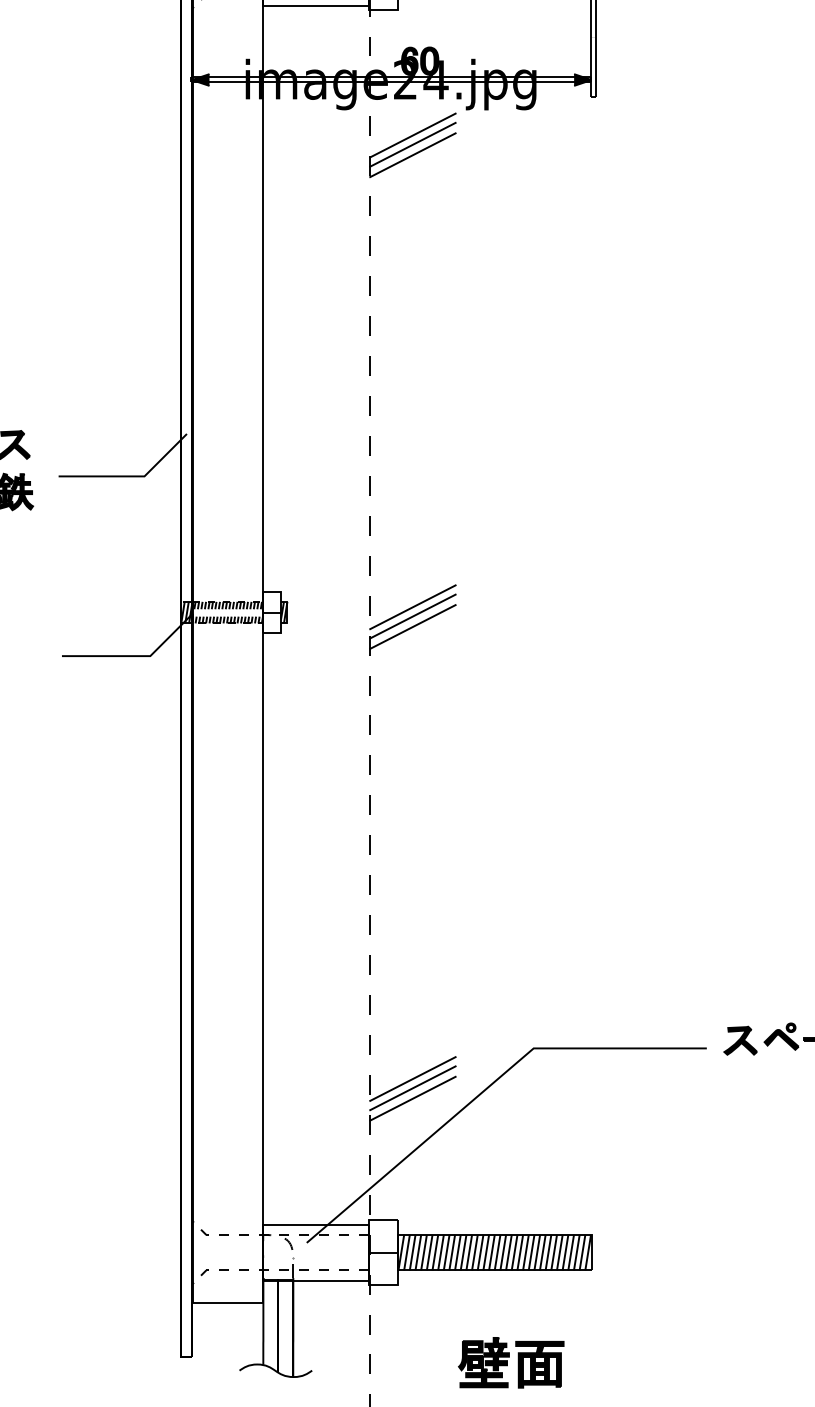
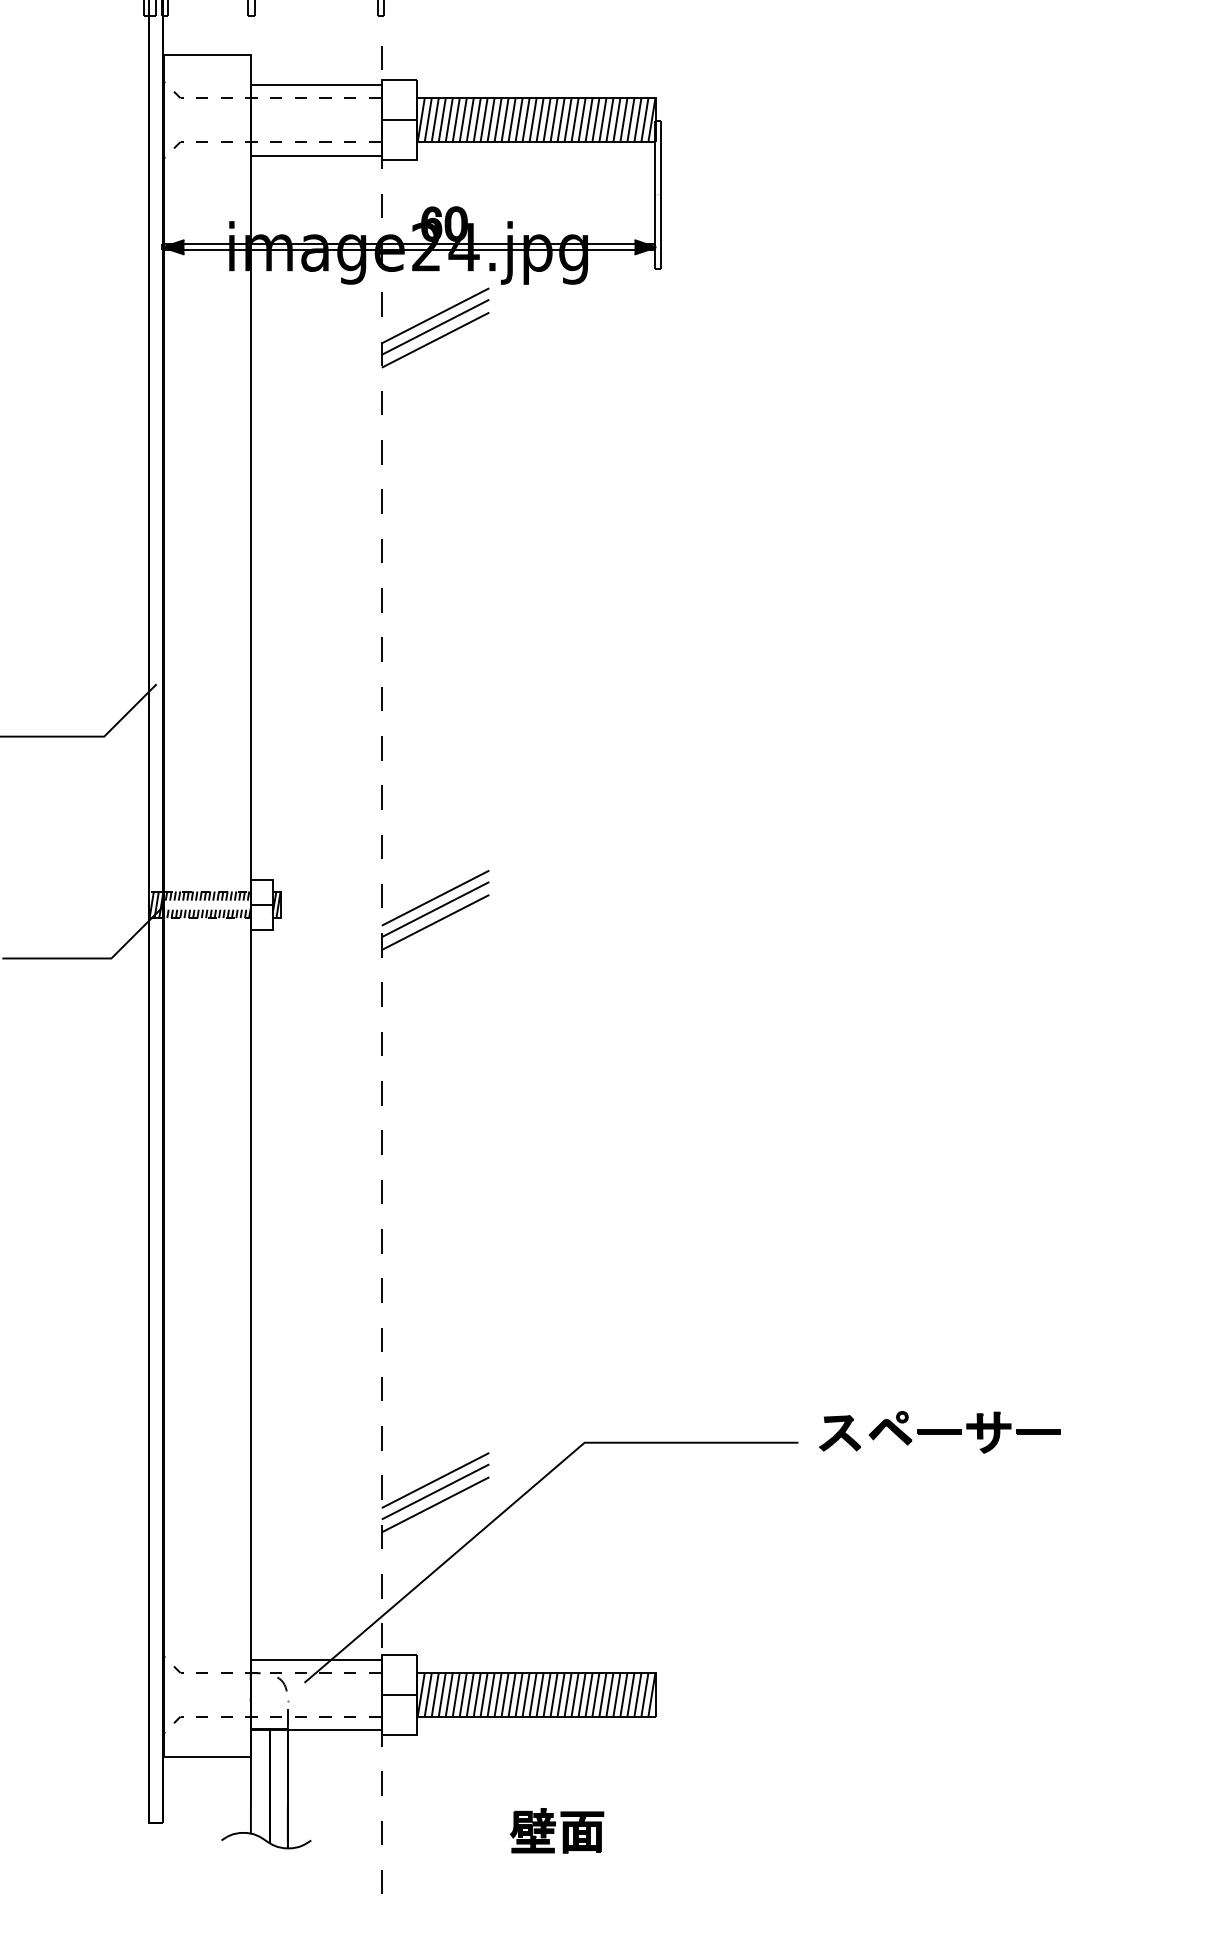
part: (511, 1362) -> (557, 1830), size x0.71

